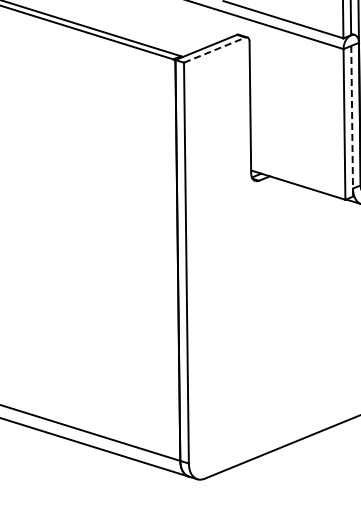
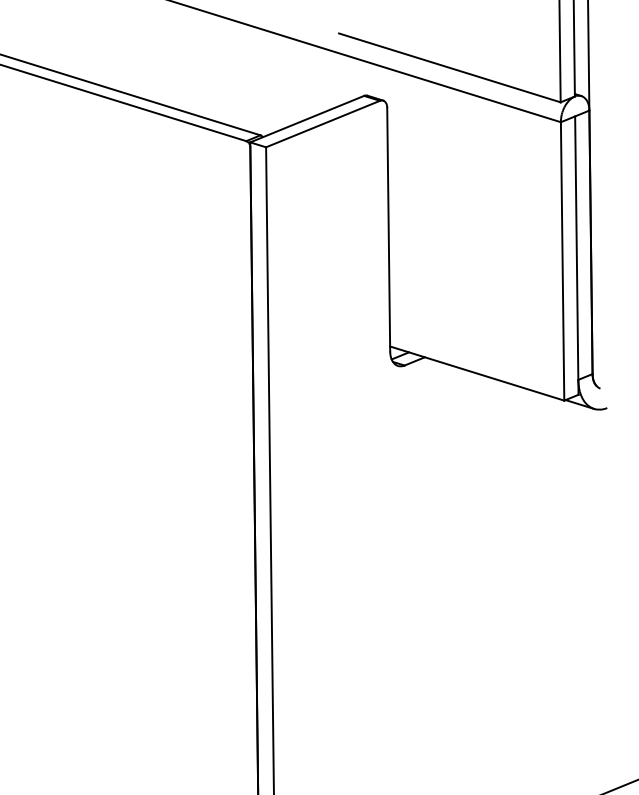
line: (215, 49) -> (324, 122), dashed -> solid
line: (352, 121) -> (577, 255), dashed -> solid

